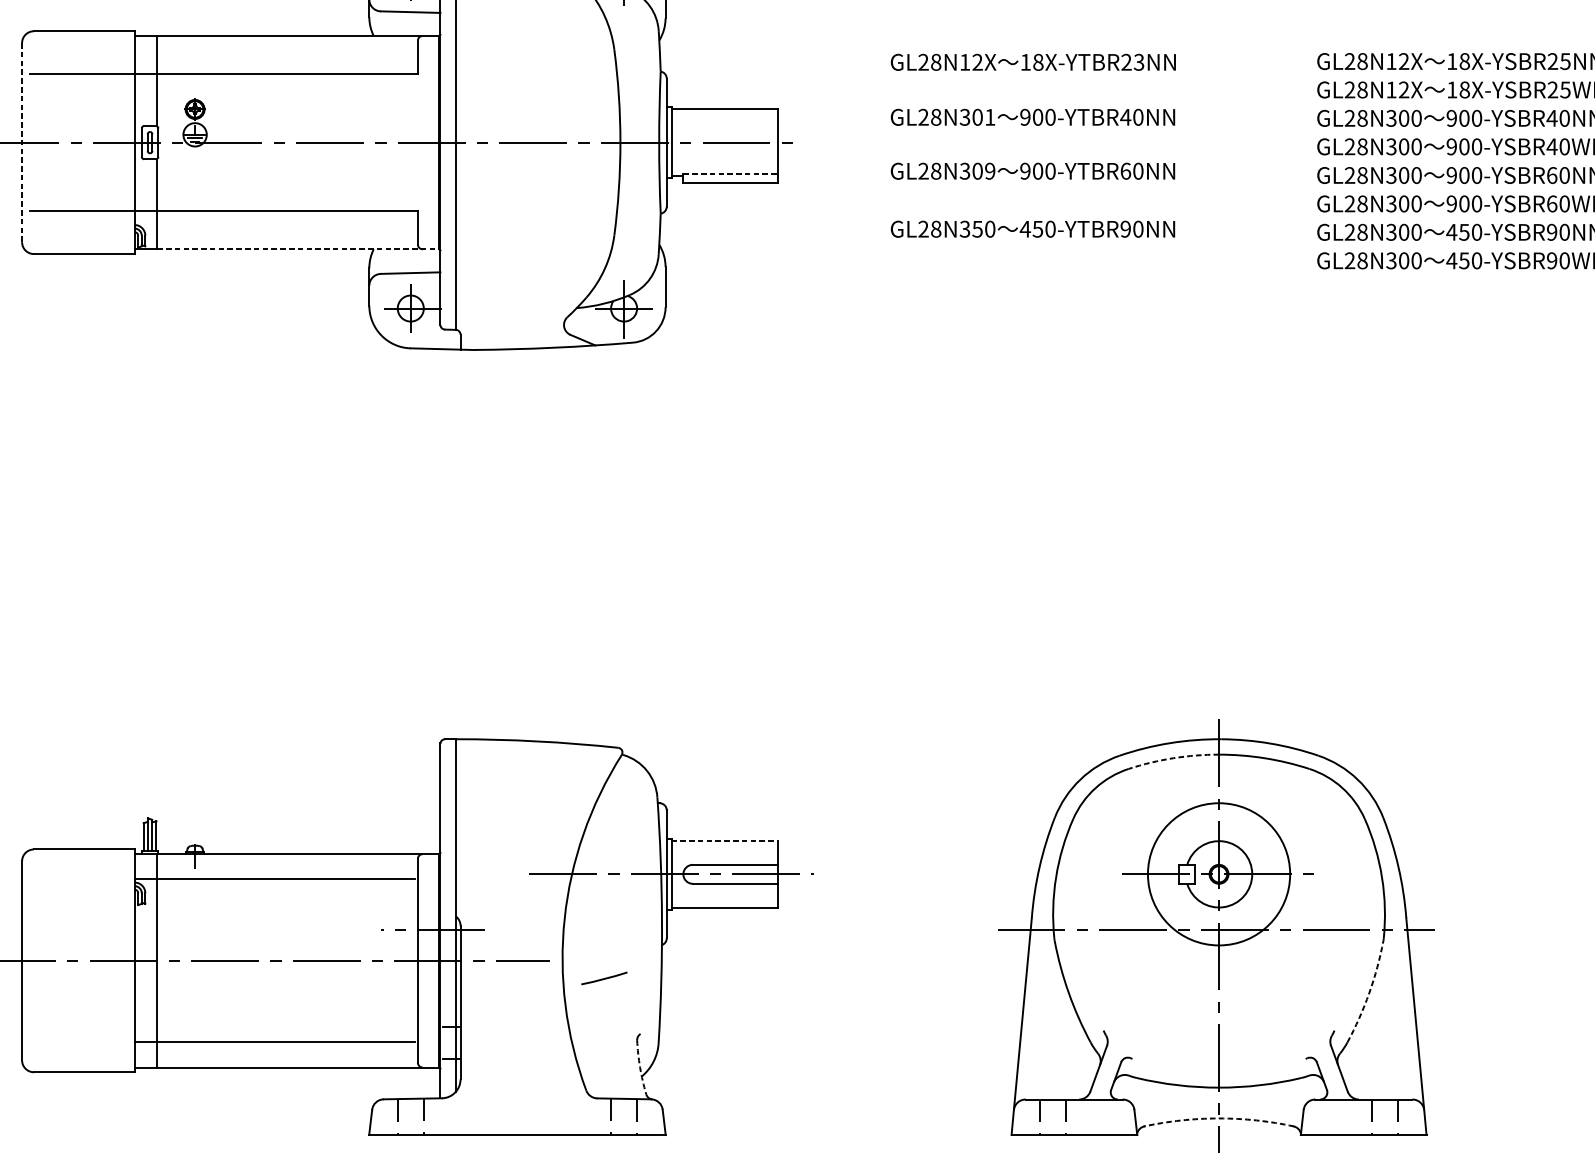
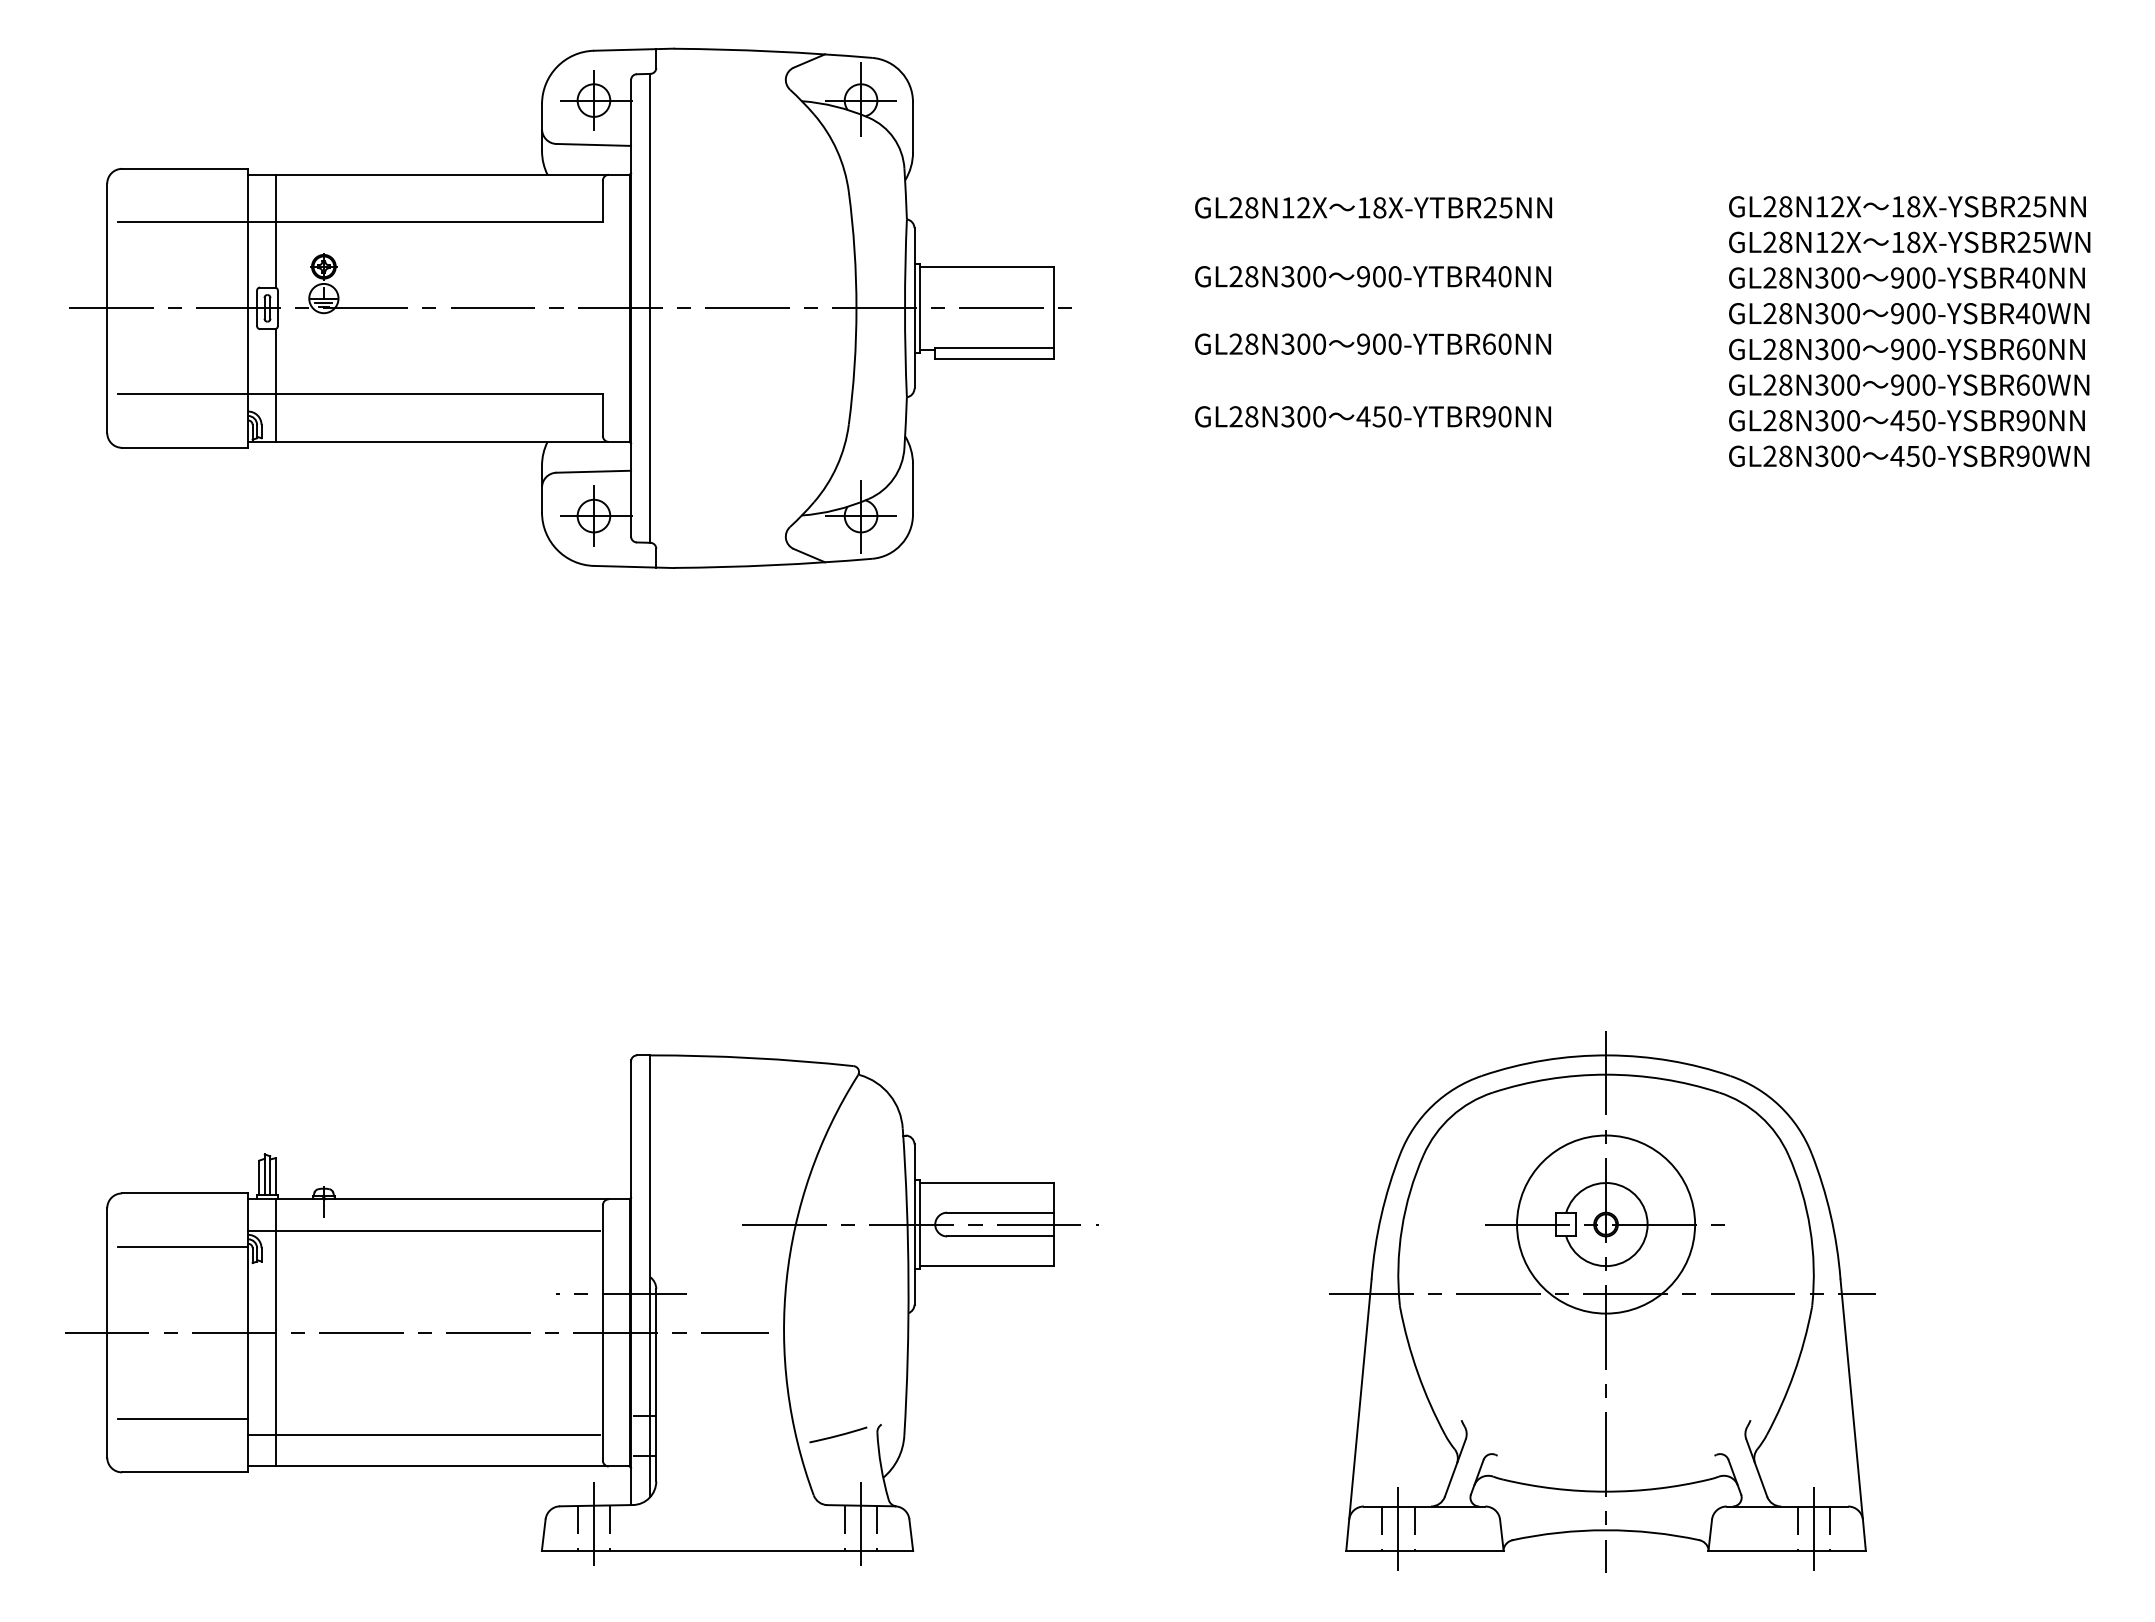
text: (1139, 62) -> (1506, 207), 18X-YTBR23NN -> 18X-YTBR25NN
text: (990, 117) -> (1319, 276), GL28N301 -> GL28N300
line: (22, 142) -> (107, 308), dashed -> solid
text: (990, 170) -> (1319, 343), GL28N309 -> GL28N300
line: (731, 174) -> (995, 348), dashed -> solid
text: (977, 229) -> (1303, 416), GL28N350 -> GL28N300
line: (297, 248) -> (452, 441), dashed -> solid
arc: (1173, 758) -> (1548, 1079), dashed -> solid
line: (725, 841) -> (987, 1183), dashed -> solid
line: (82, 891) -> (182, 1246), added
line: (604, 978) -> (838, 1434), moved
arc: (1369, 993) -> (1794, 1373), dashed -> solid
line: (82, 1029) -> (182, 1418), added
arc: (640, 1067) -> (881, 1466), dashed -> solid
line: (410, 1114) -> (593, 1525), added
line: (624, 1114) -> (861, 1525), added
line: (1053, 1117) -> (1398, 1528), added
line: (1384, 1117) -> (1813, 1528), added
arc: (1218, 1118) -> (1605, 1530), dashed -> solid

